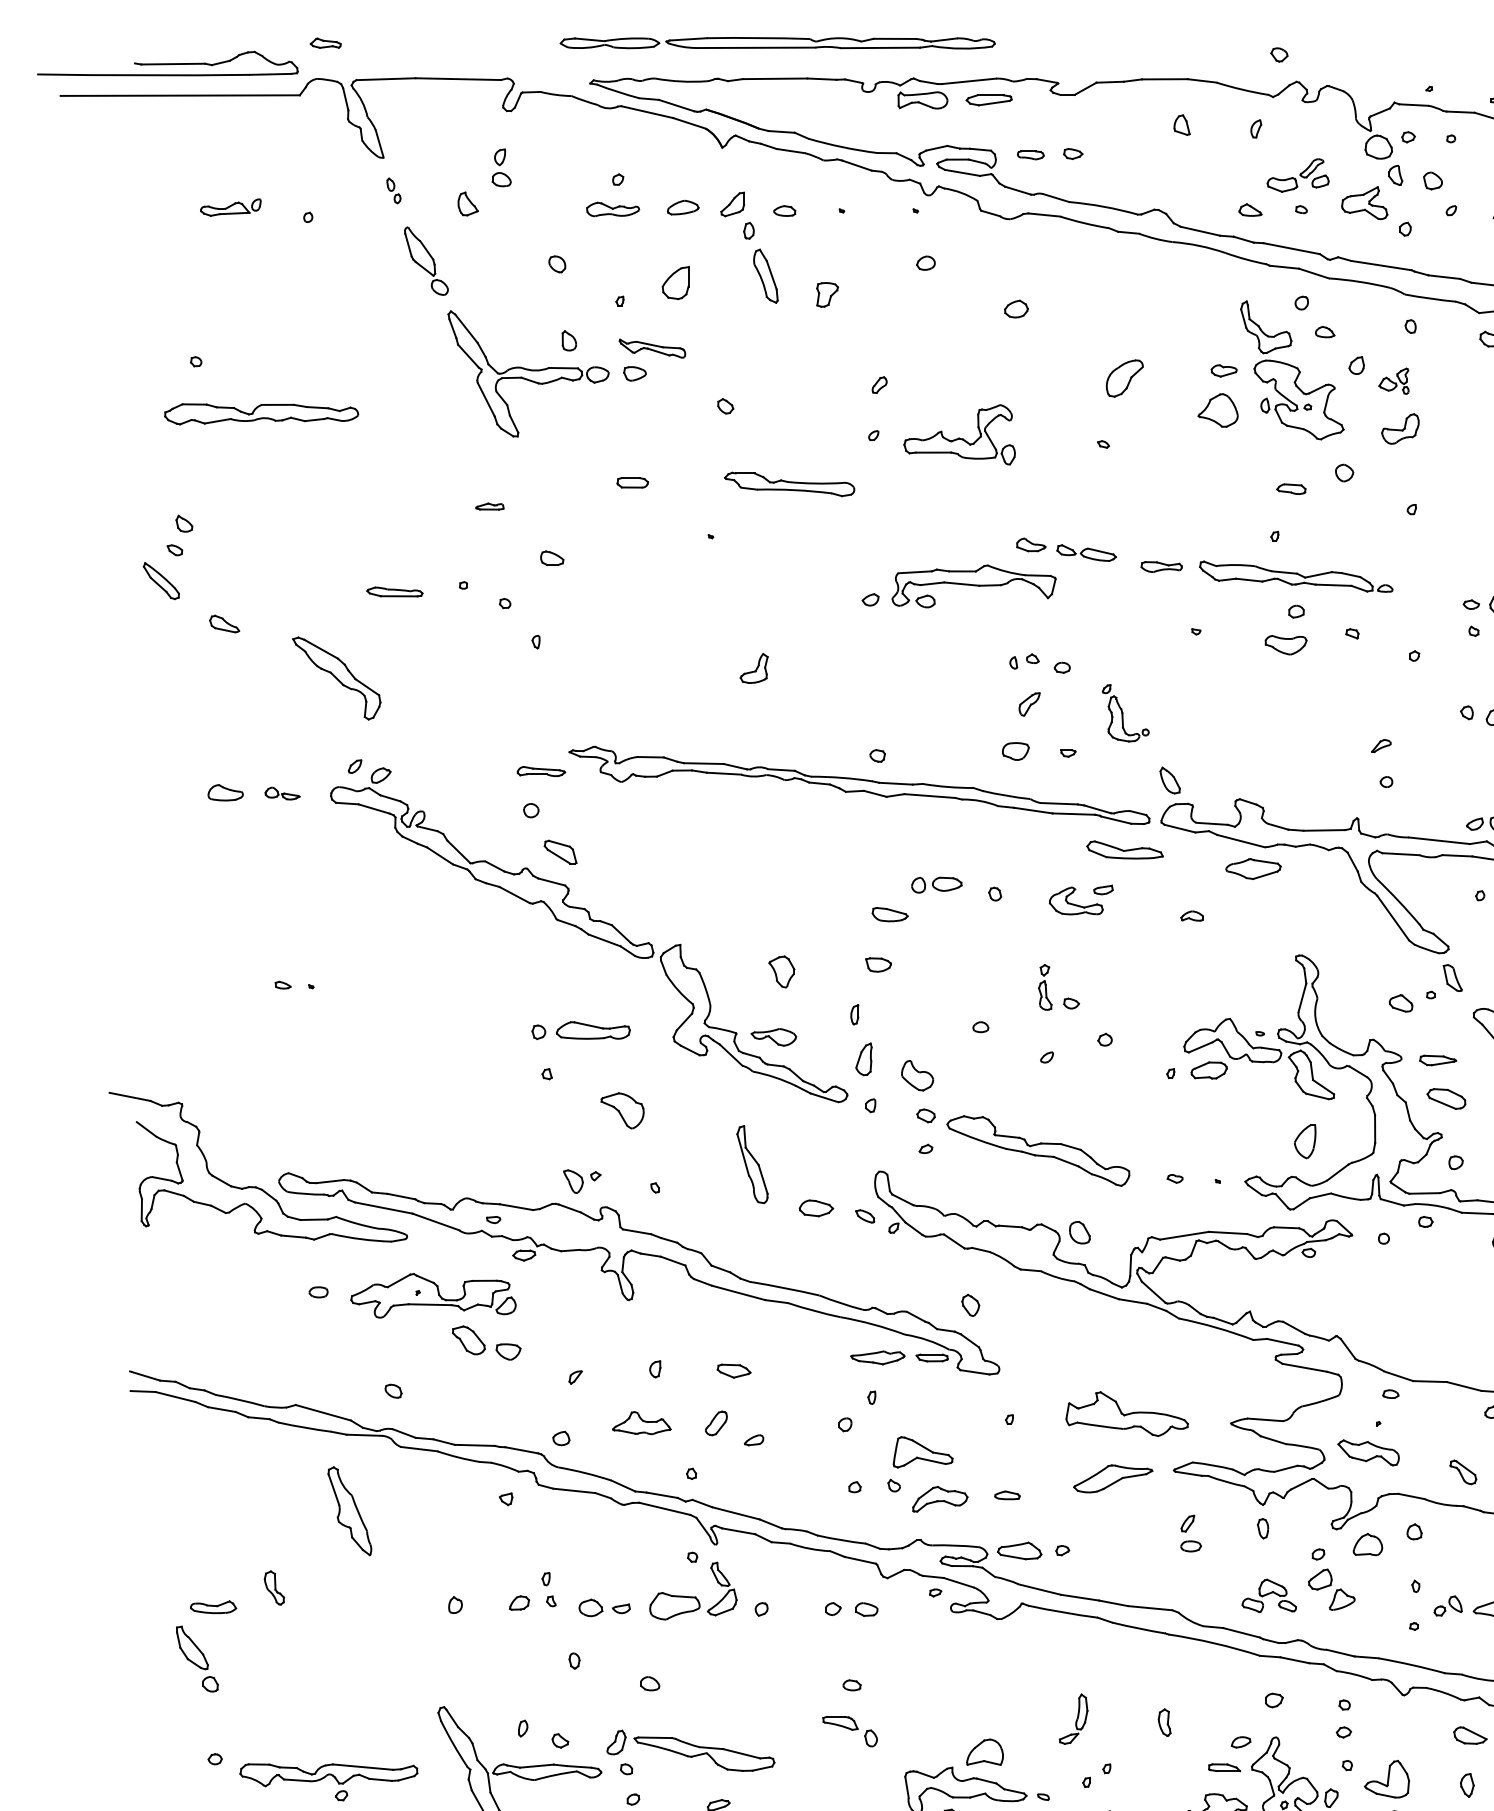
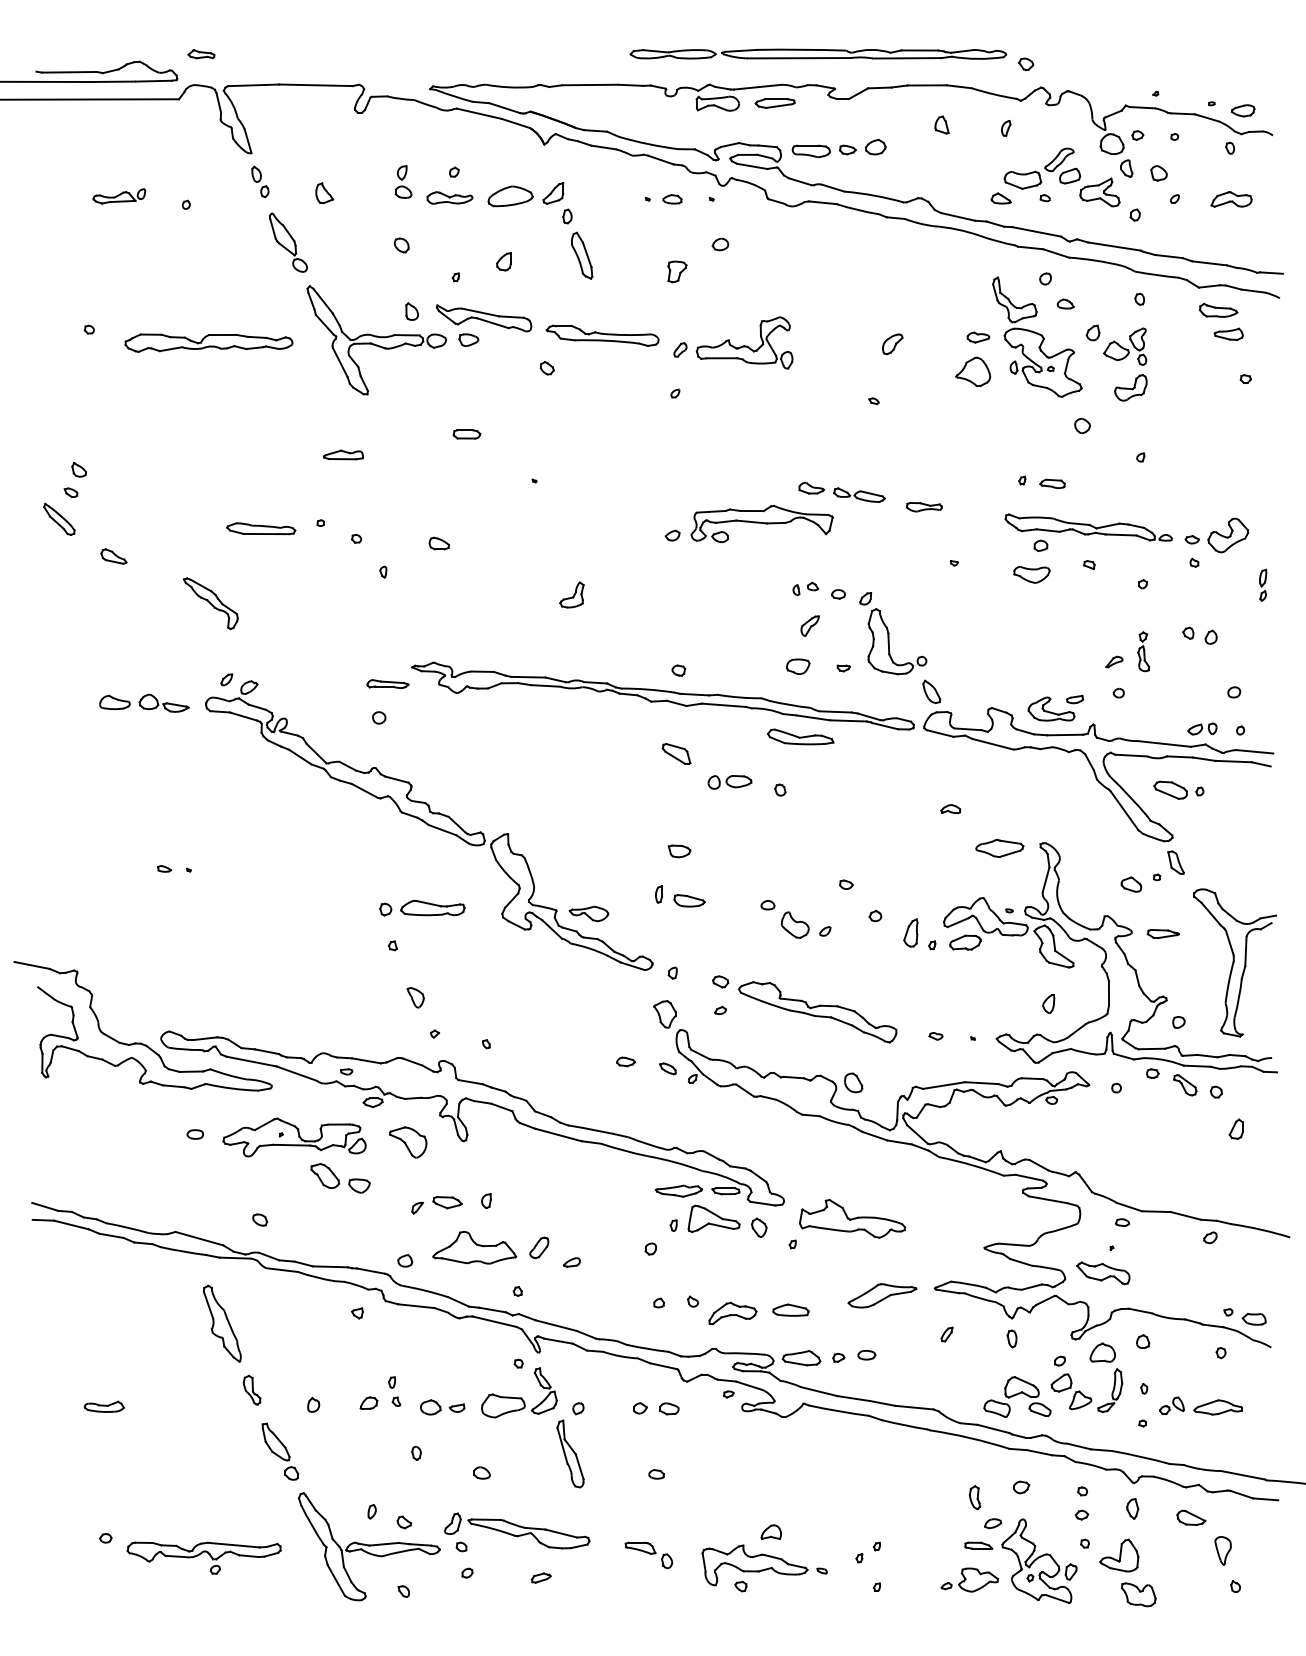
part: (777, 42) -> (818, 53), moved
part: (1029, 154) -> (810, 150), size x1.67
part: (501, 167) -> (403, 181), moved
part: (1298, 175) -> (1042, 168), size x1.43
part: (394, 190) -> (260, 181), size x1.43
part: (683, 207) -> (510, 196), size x1.67
part: (784, 211) -> (672, 199), moved
part: (675, 282) -> (503, 261), size x0.62
part: (827, 294) -> (677, 271), moved
part: (1016, 308) -> (875, 146), moved
part: (651, 348) -> (483, 318), size x1.67
part: (1124, 378) -> (892, 344), size x0.62
part: (1394, 381) -> (1125, 346), size x1.67
part: (261, 413) -> (208, 342), moved
part: (959, 434) -> (744, 342), moved
part: (789, 484) -> (602, 335), moved
part: (1291, 488) -> (1052, 483), moved
part: (490, 506) -> (343, 454), size x1.67
part: (551, 558) -> (438, 543), moved
part: (1295, 576) -> (1088, 527), moved
part: (395, 591) -> (261, 528), size x1.43
part: (336, 678) -> (210, 603), size x0.71
part: (1125, 713) -> (893, 633), size x1.67
part: (281, 792) -> (163, 702), size x1.67
part: (1124, 849) -> (800, 736), moved
part: (560, 851) -> (676, 753), moved
part: (1253, 867) -> (999, 847), moved
part: (1080, 899) -> (1055, 707), moved
part: (890, 914) -> (689, 900), moved
part: (781, 972) -> (664, 1014), moved
part: (1045, 987) -> (1143, 651), moved
part: (863, 1058) -> (910, 932), moved
part: (917, 1074) -> (795, 924), moved
part: (1446, 1098) -> (1170, 789), moved
part: (622, 1110) -> (408, 1142), moved
part: (1305, 1142) -> (1048, 1004), size x0.62
part: (752, 1163) -> (570, 1453), moved
part: (573, 1181) -> (415, 997), moved
part: (817, 1207) -> (626, 1061), size x0.62
part: (971, 1305) -> (759, 1227), moved
part: (733, 1370) -> (447, 1202), moved
part: (1127, 1413) -> (852, 1218), moved
part: (641, 1423) -> (474, 1247), size x1.67
part: (922, 1451) -> (713, 1218), moved
part: (1463, 1472) -> (1185, 1085), moved
part: (1006, 1494) -> (790, 1309), size x1.67
part: (1190, 1545) -> (866, 1354), moved
part: (273, 1587) -> (251, 1389), moved
part: (1269, 1595) -> (1017, 1396), size x1.43
part: (197, 1658) -> (280, 1451), moved
part: (1073, 1719) -> (1110, 1390), moved
part: (1165, 1722) -> (975, 1497), moved
part: (849, 1731) -> (648, 1555), moved
part: (983, 1751) -> (770, 1531), size x0.62
part: (1467, 1784) -> (1132, 1508), moved

